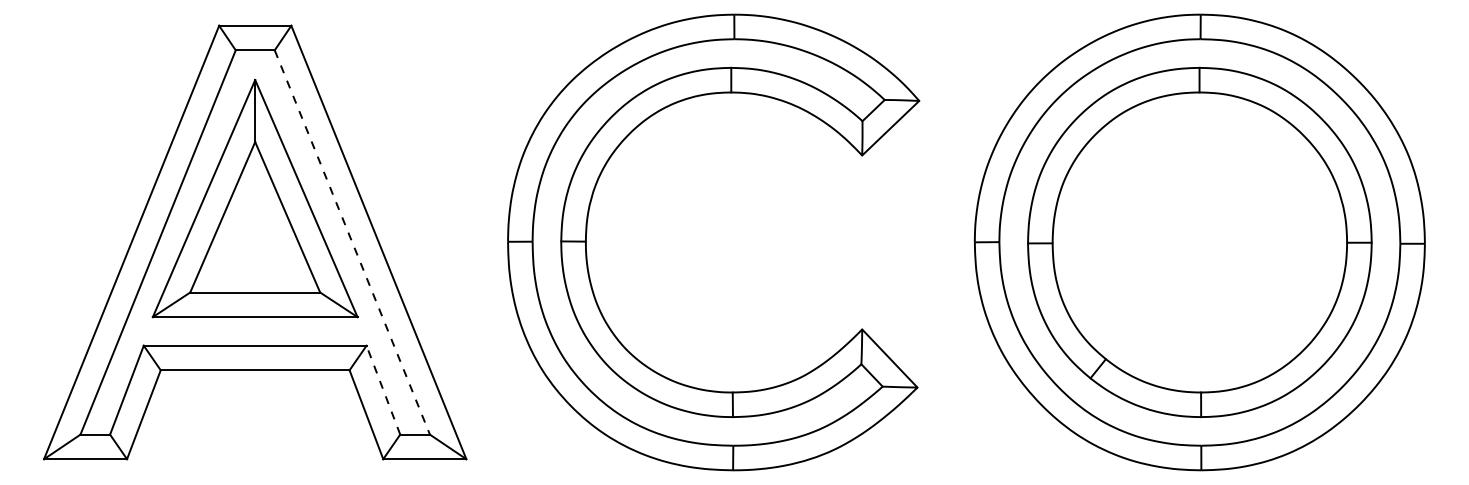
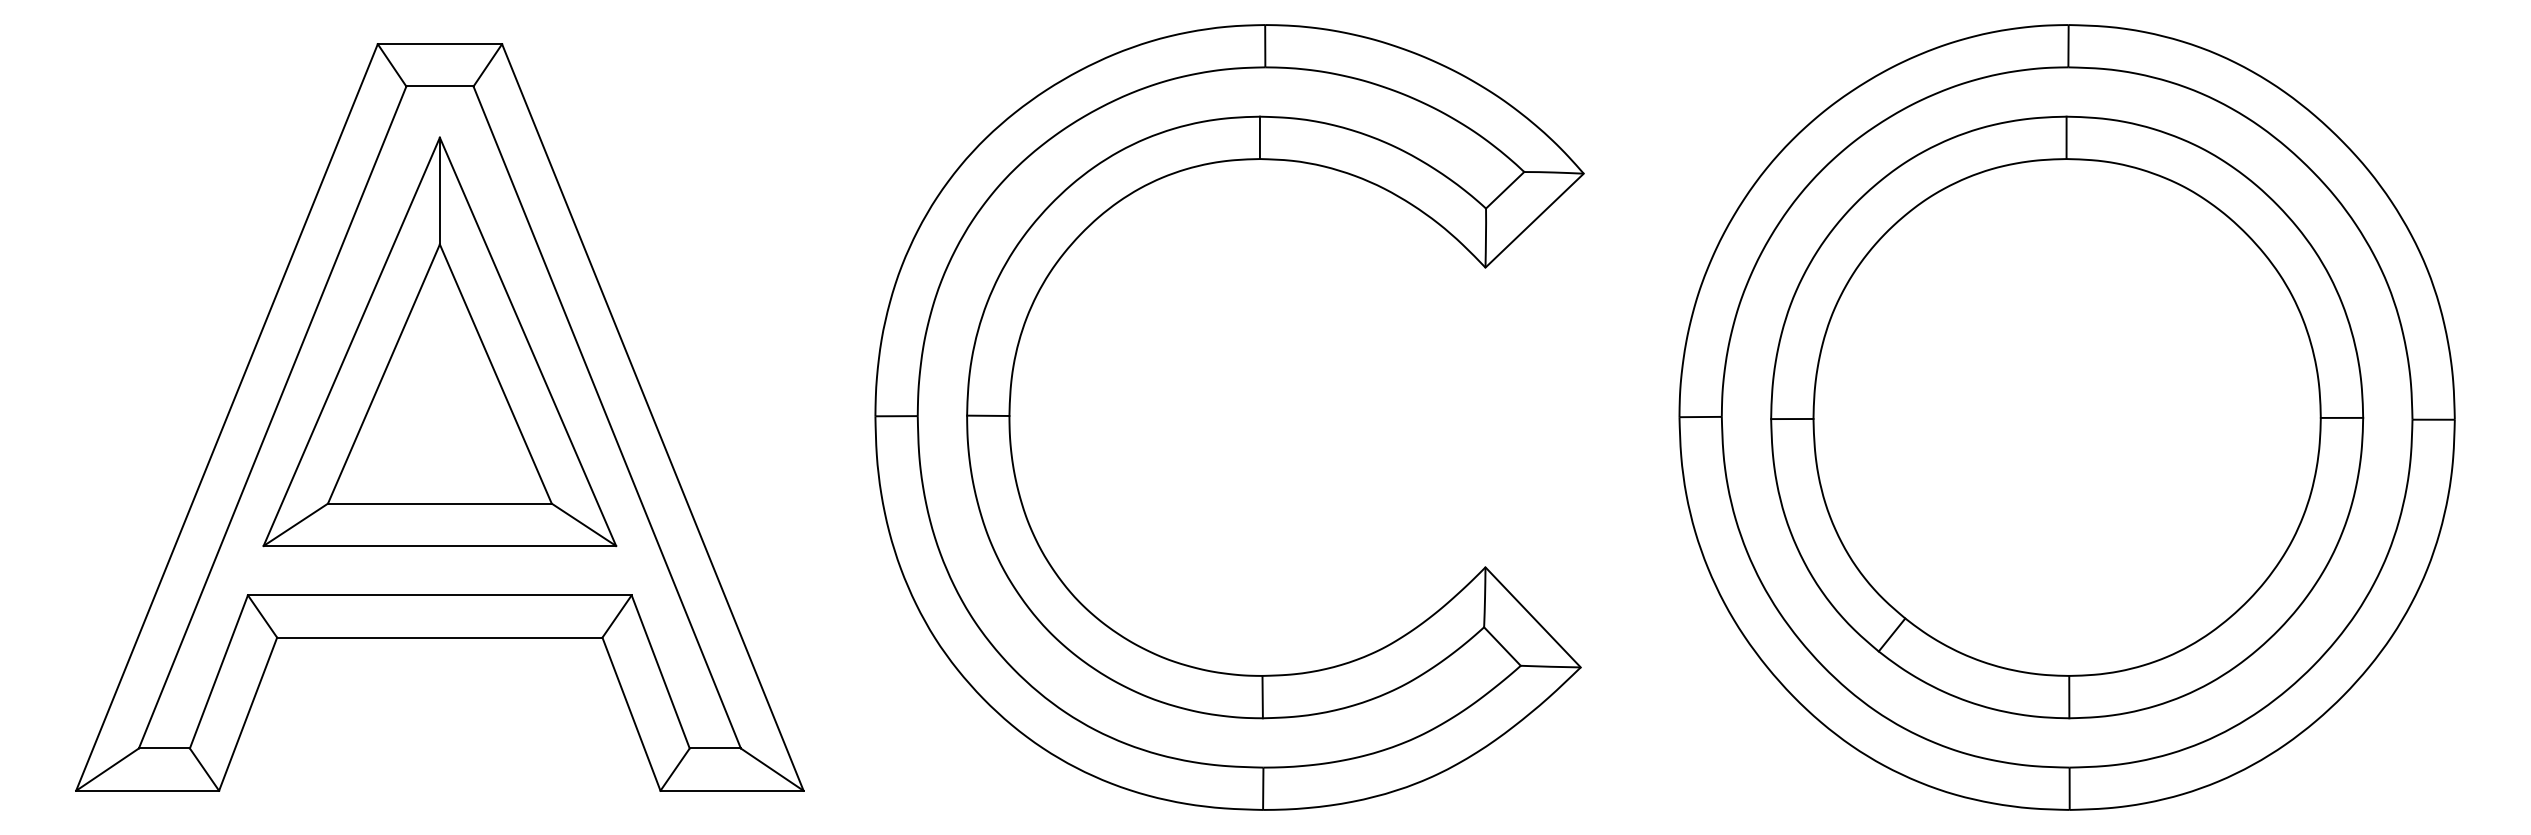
line: (352, 242) -> (607, 417), dashed -> solid
line: (383, 390) -> (660, 672), dashed -> solid

